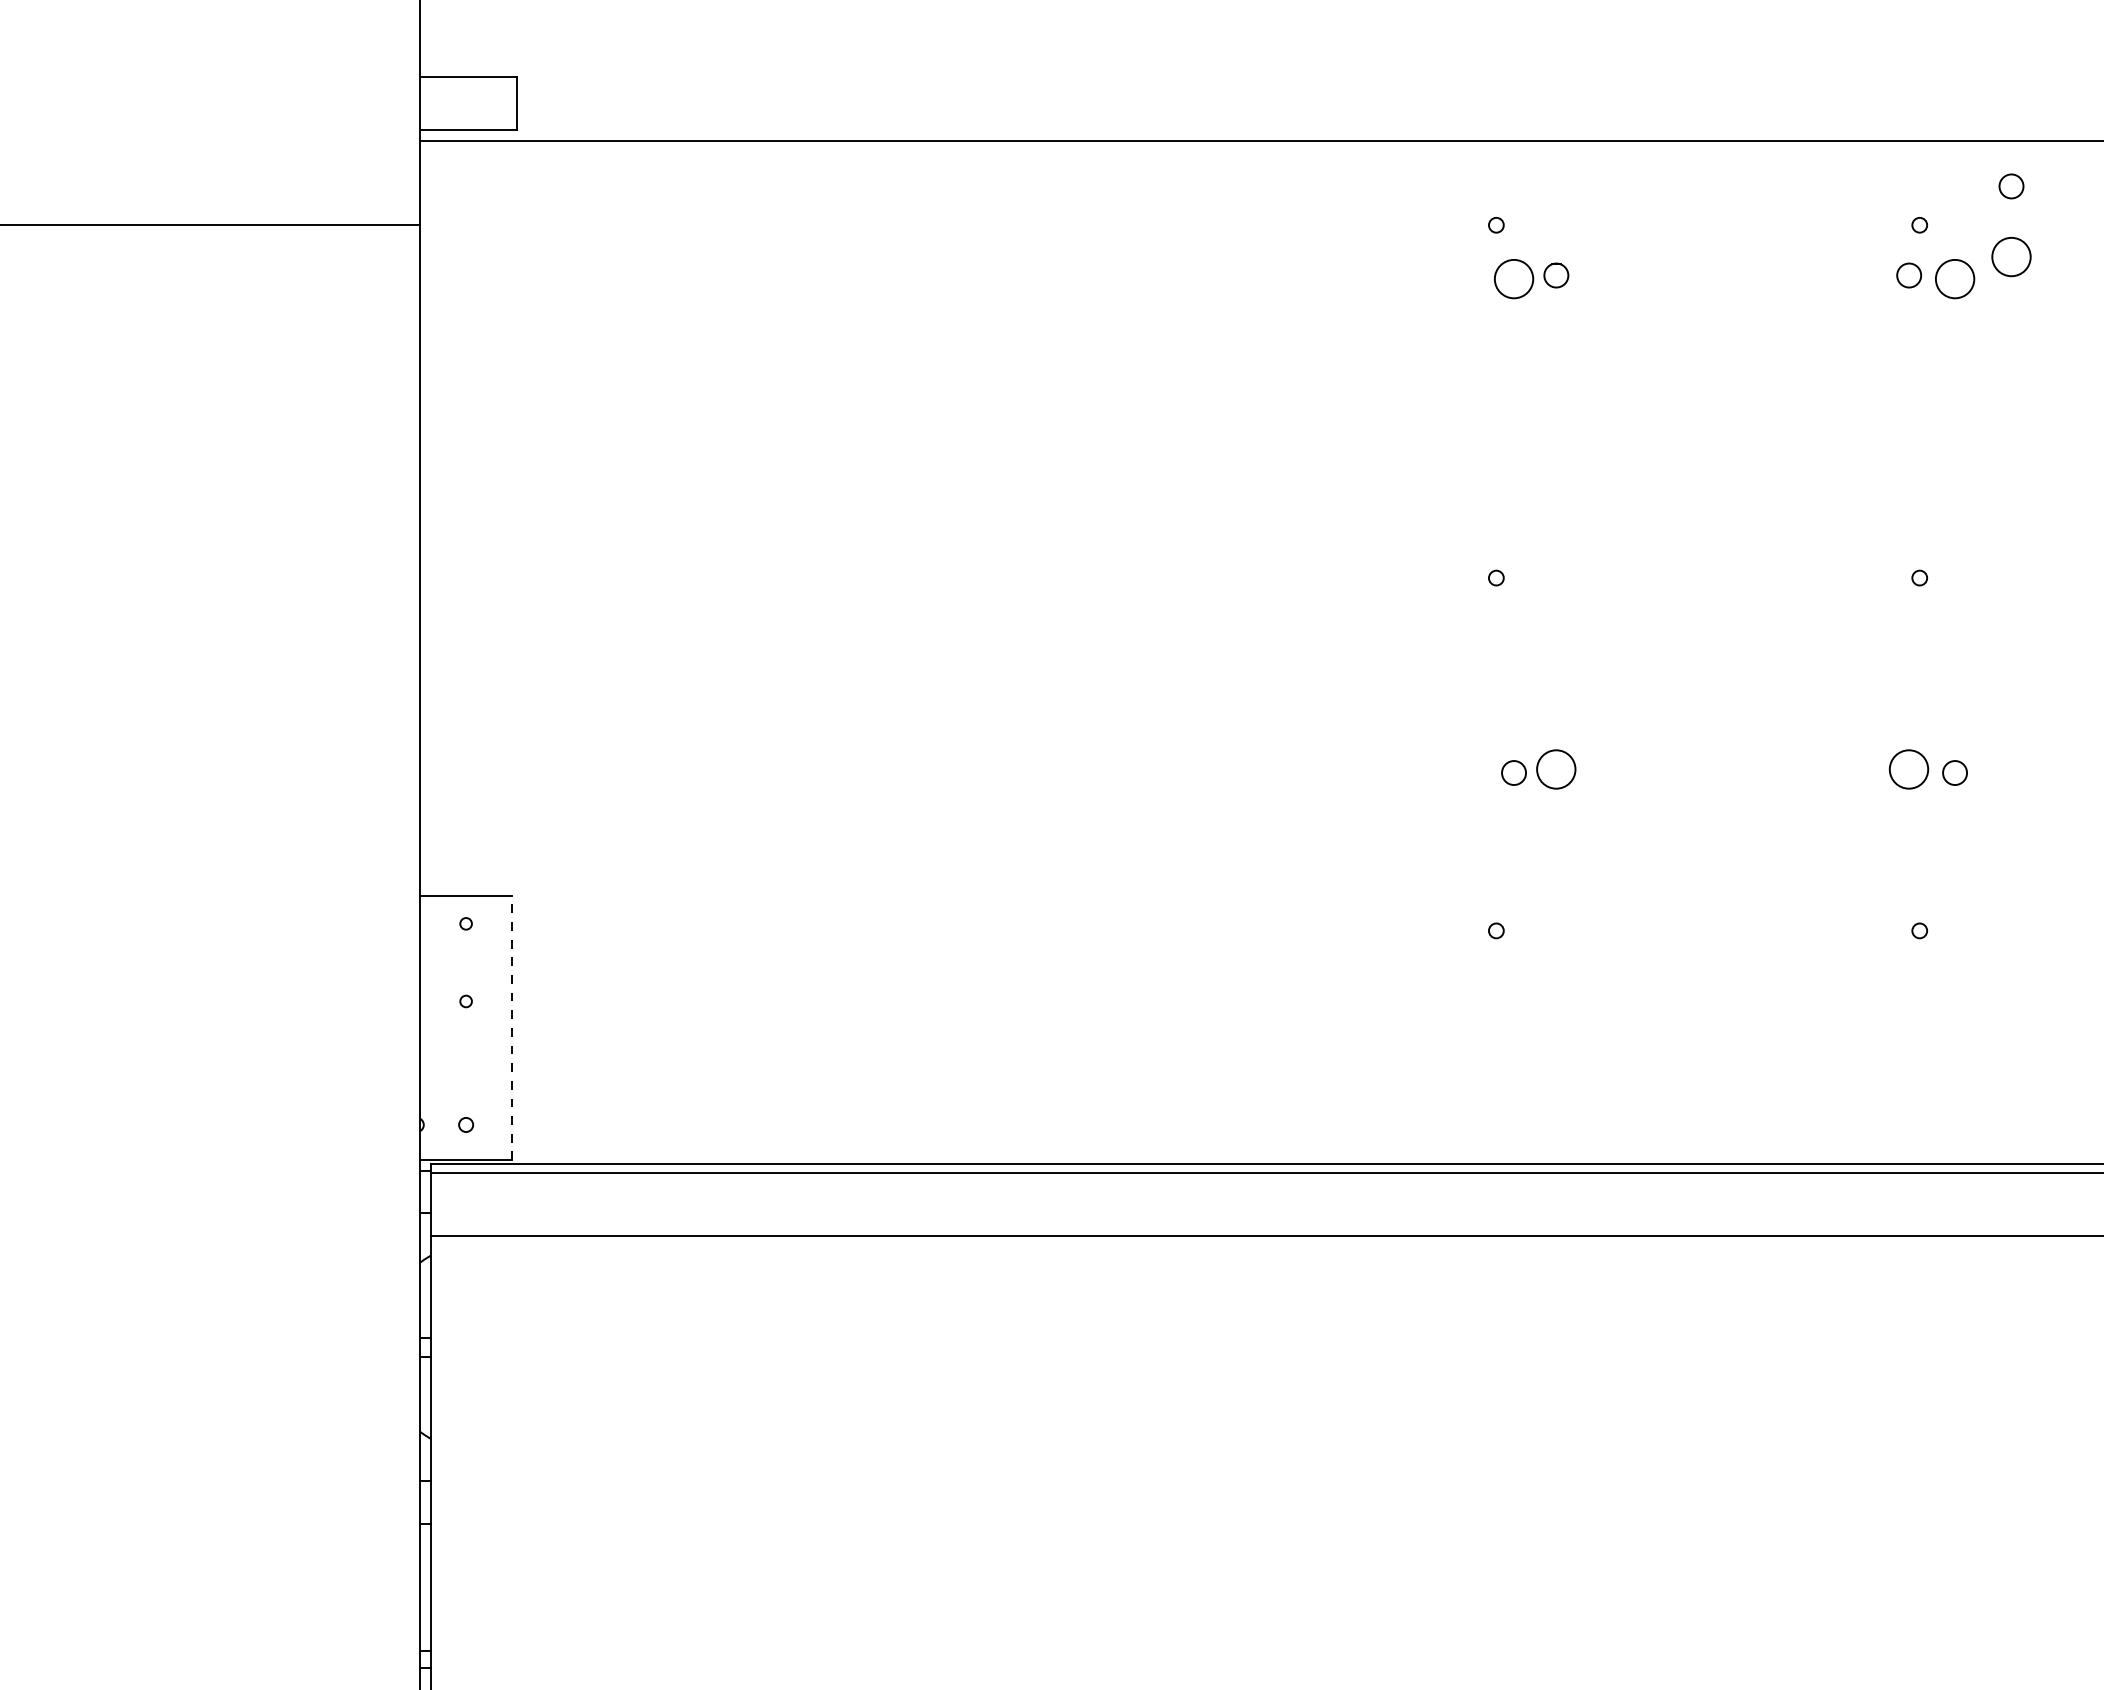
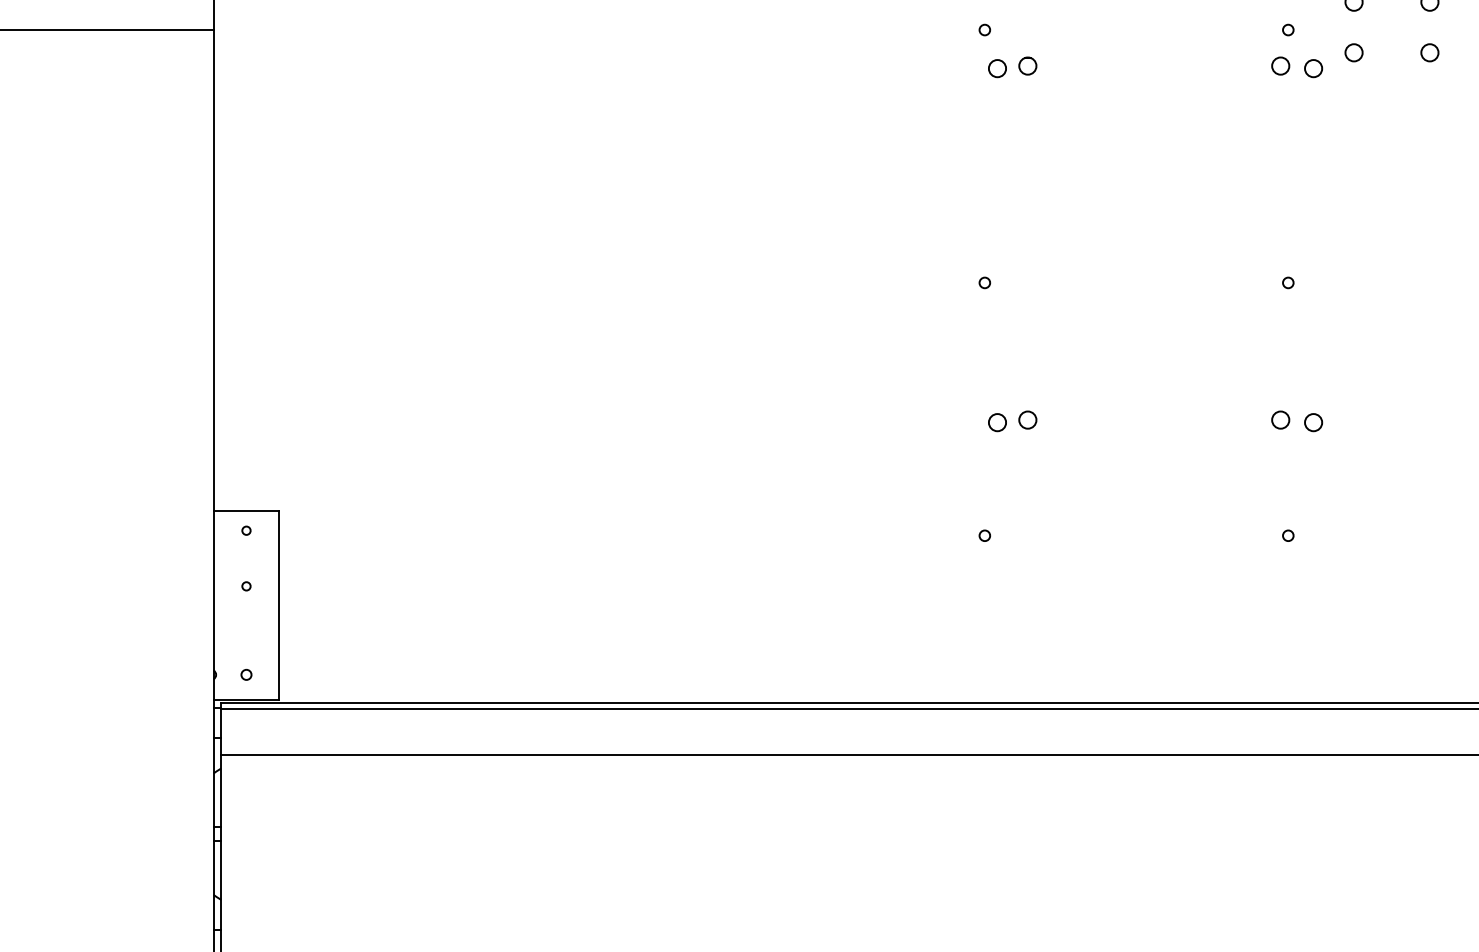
circle: (2011, 256) -> (1354, 52), size x0.62
circle: (1513, 278) -> (997, 68), size x0.62
circle: (1954, 278) -> (1313, 68), size x0.62
circle: (1556, 769) -> (1027, 420), size x0.62
circle: (1909, 769) -> (1280, 420), size x0.62
line: (512, 1027) -> (279, 605), dashed -> solid

